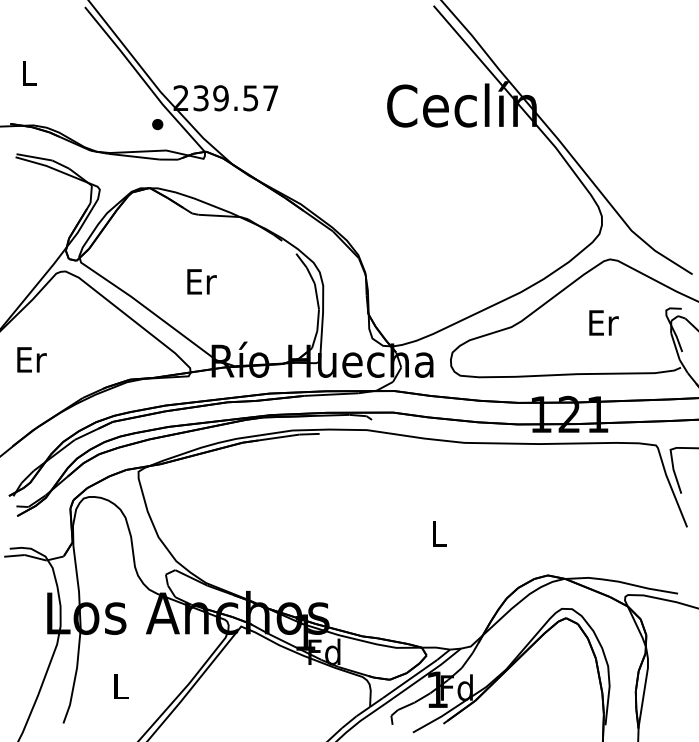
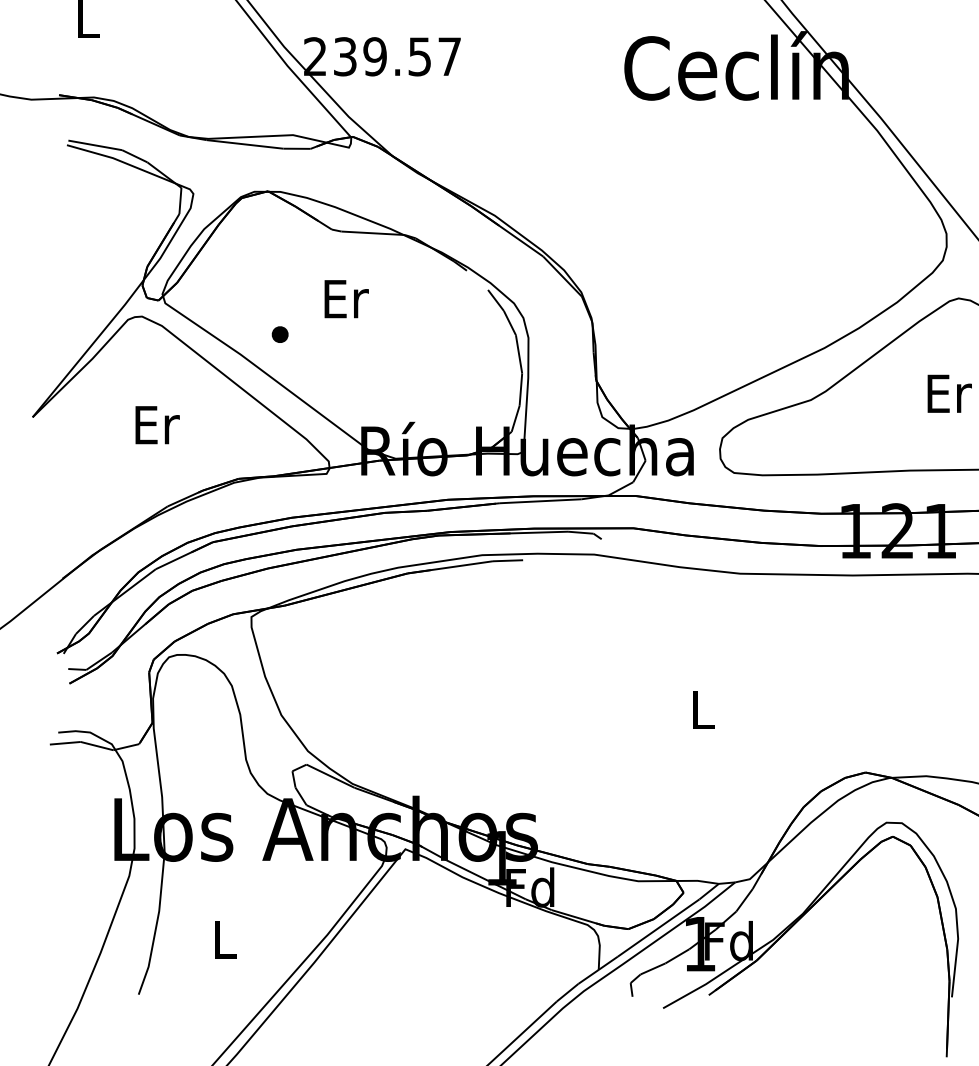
part: (157, 124) -> (279, 334), moved
text: (201, 281) -> (345, 298), moved
text: (31, 359) -> (156, 424), moved

